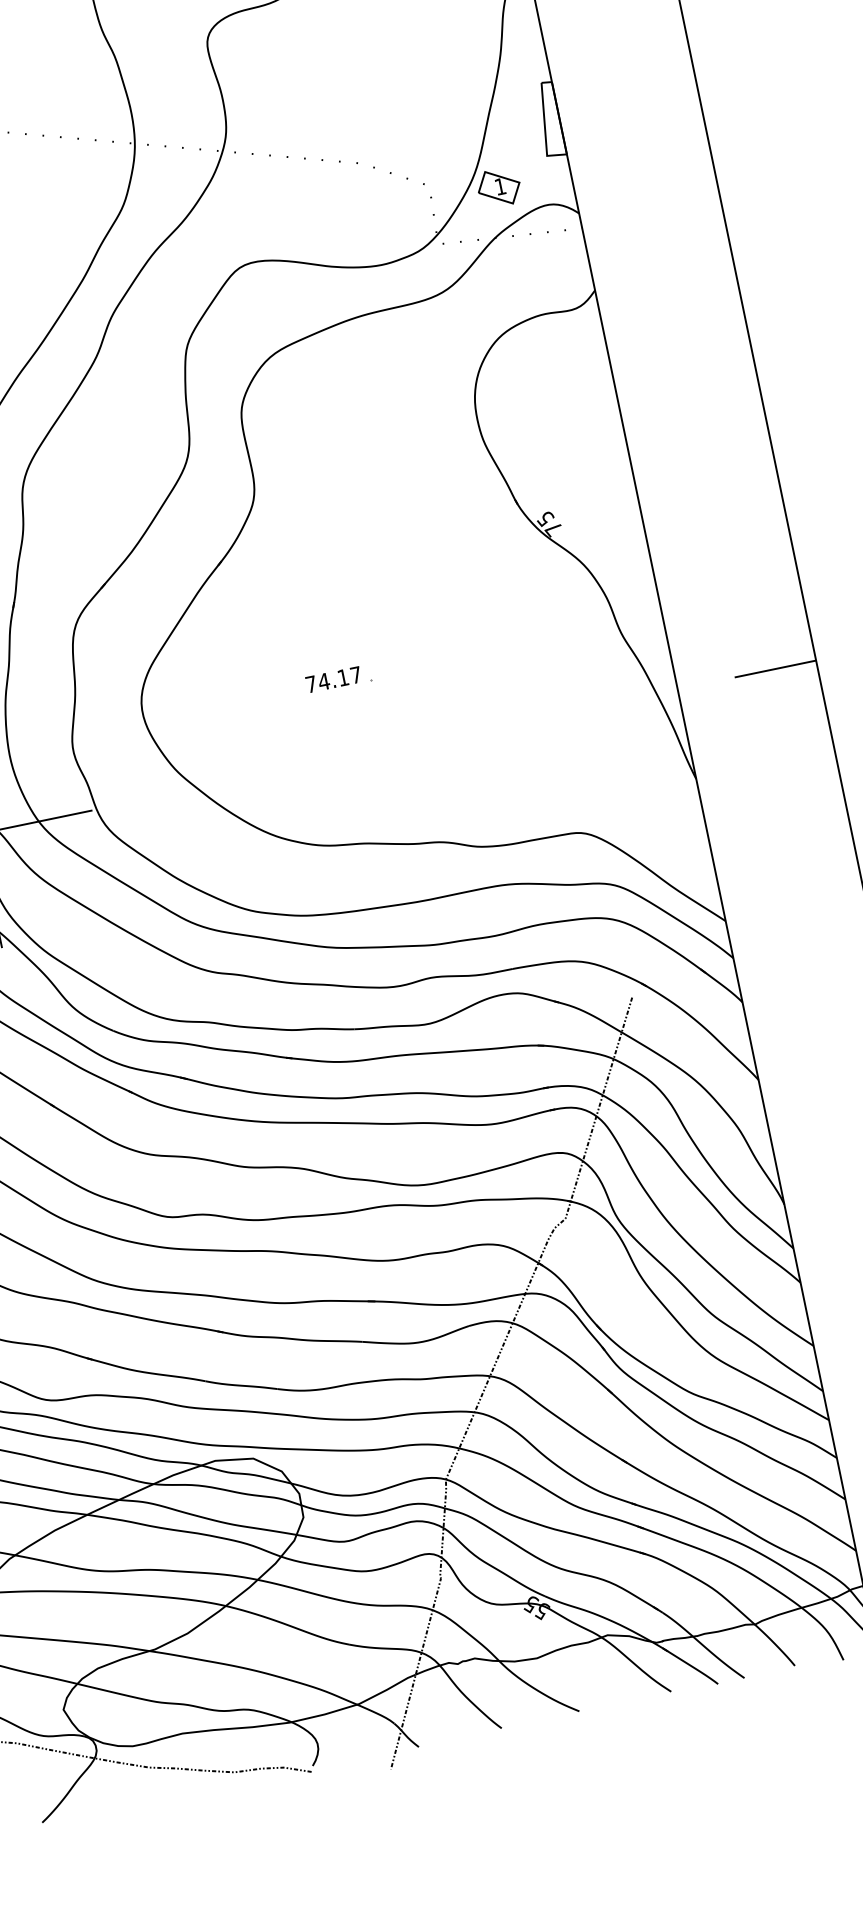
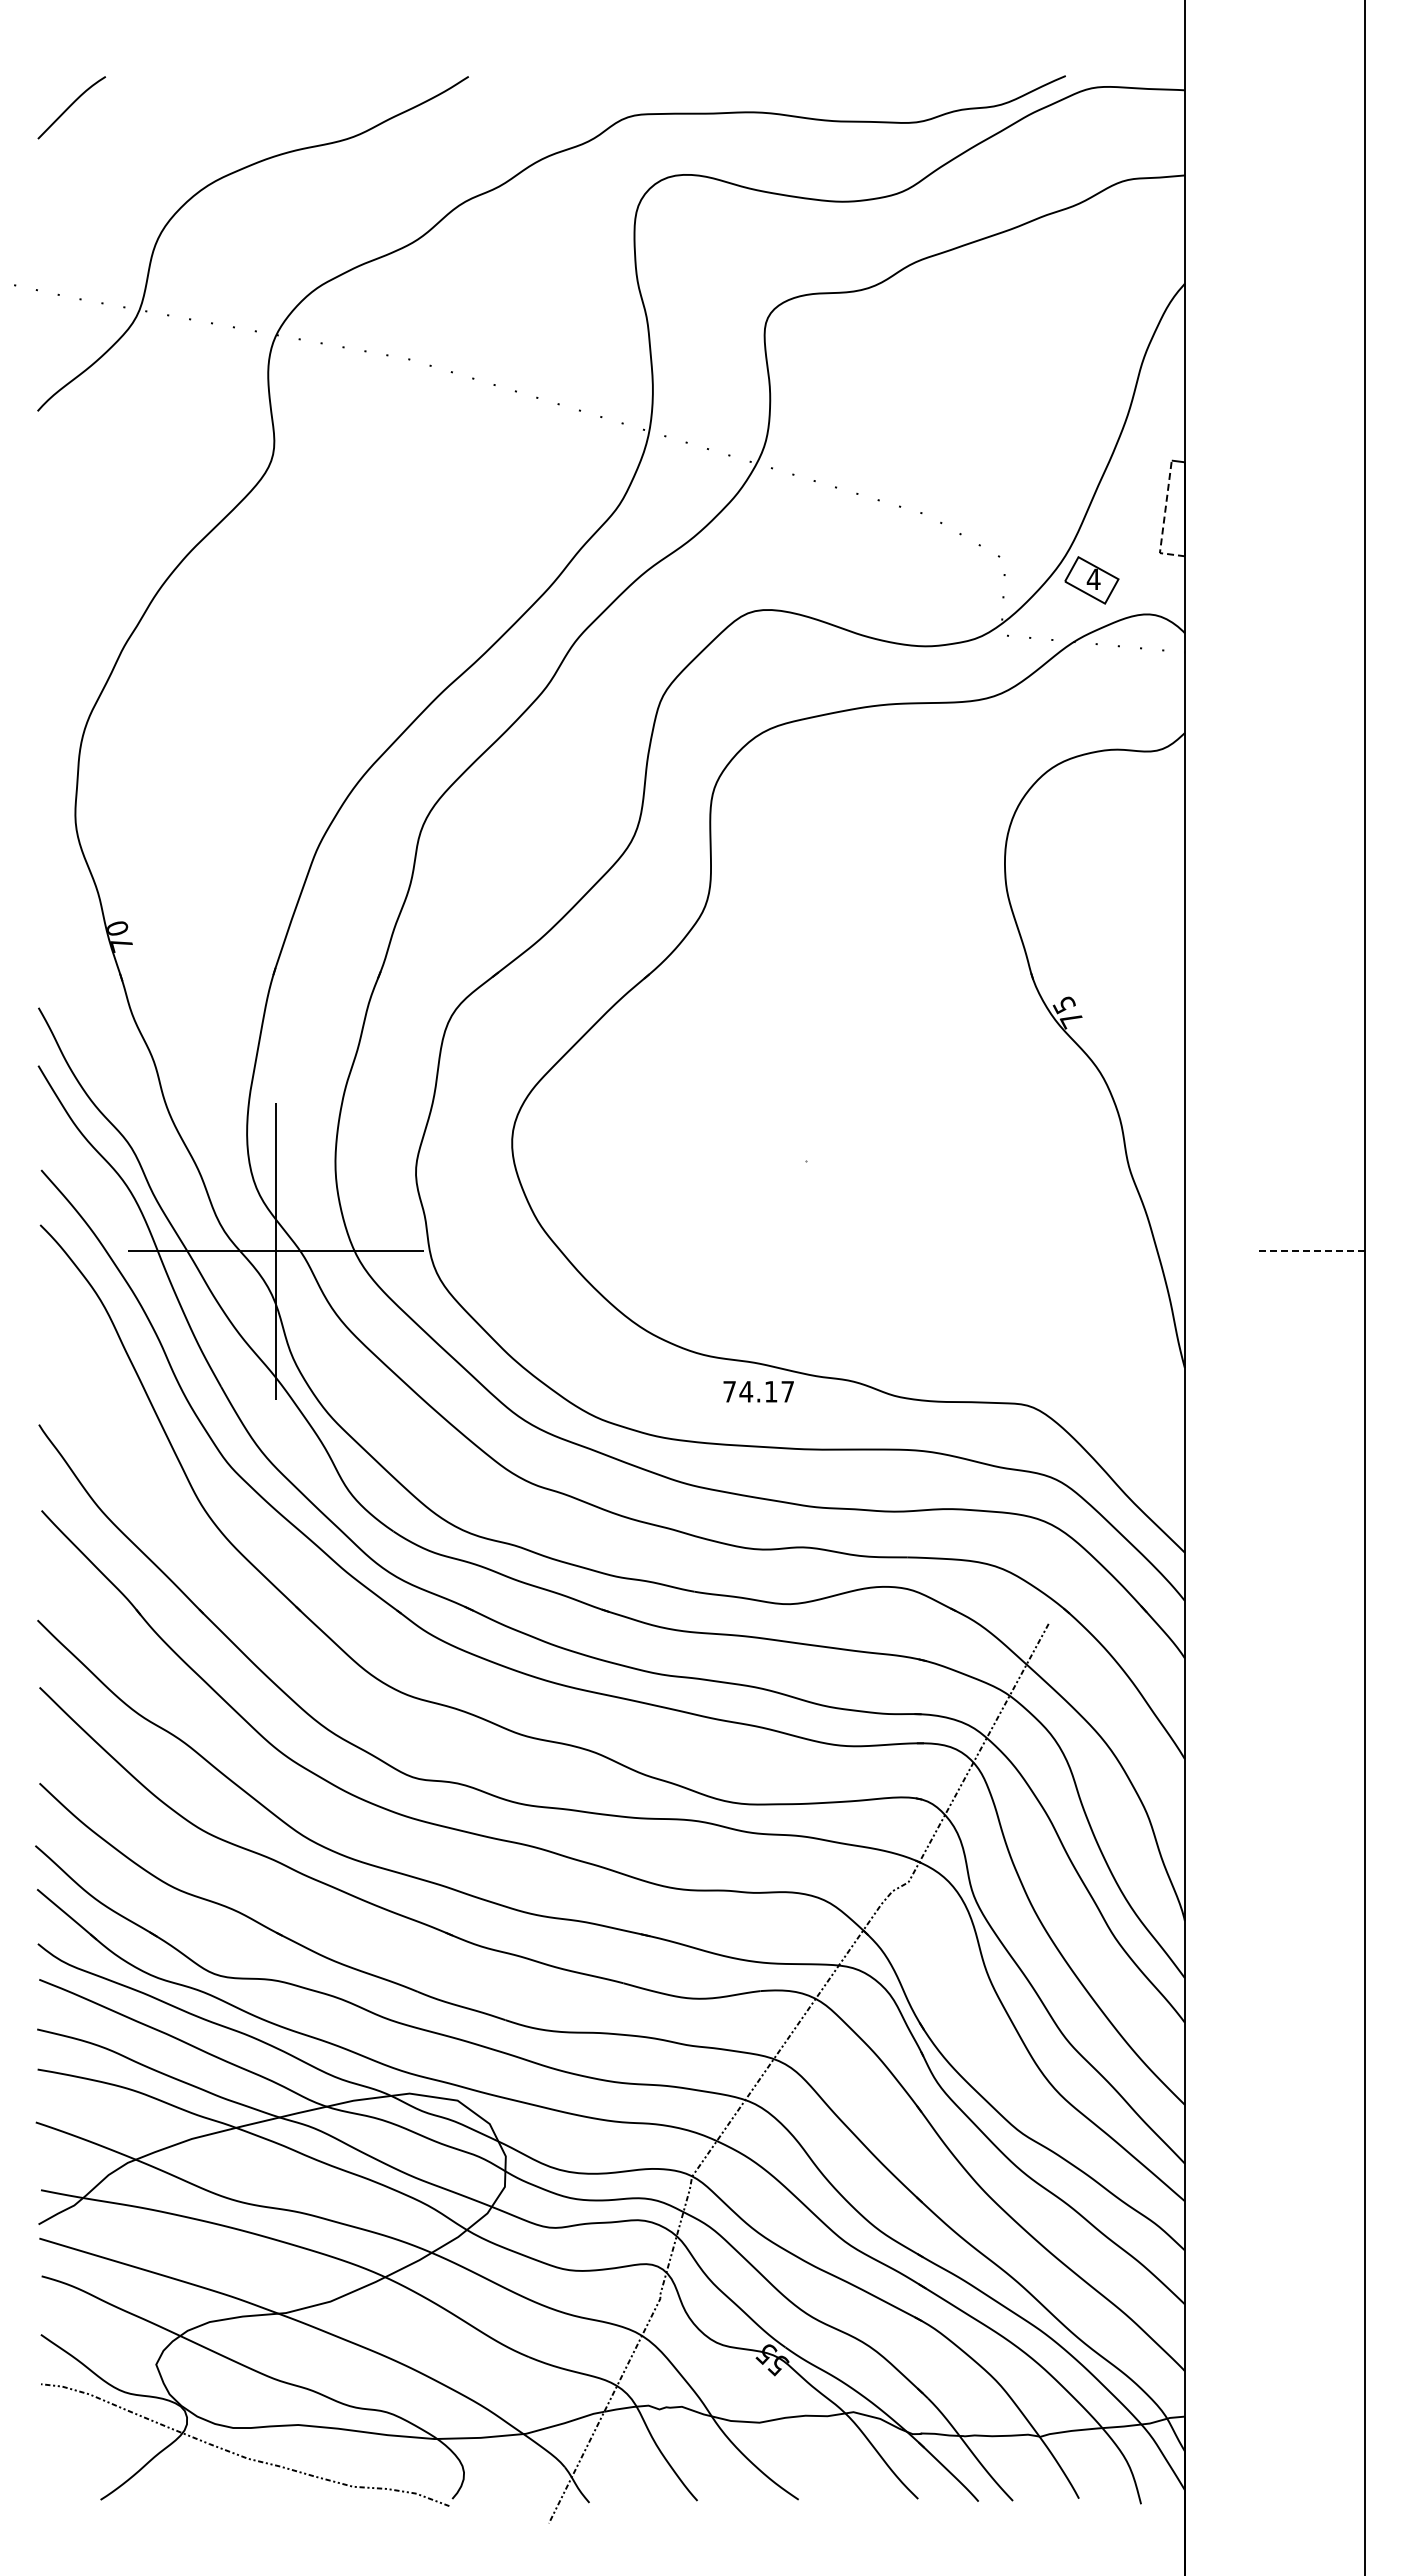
line: (545, 129) -> (1164, 519), solid -> dashed
text: (500, 186) -> (1093, 578), 1 -> 4
line: (775, 669) -> (1311, 1251), solid -> dashed
text: (333, 679) -> (758, 1391), moved

